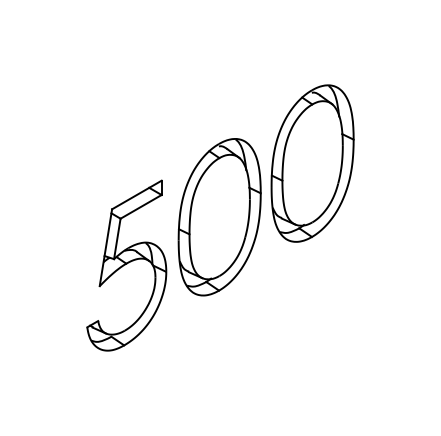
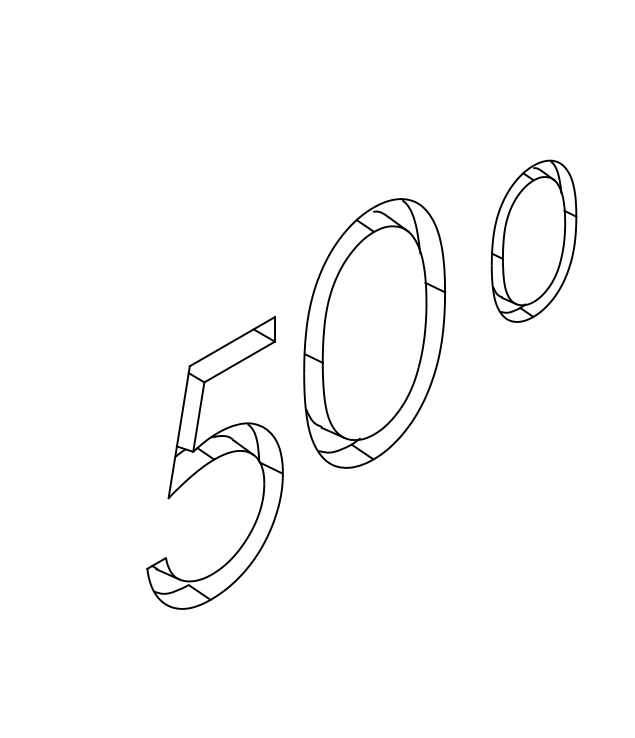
part: (312, 163) -> (533, 241), size x0.6
part: (126, 265) -> (214, 462), moved

